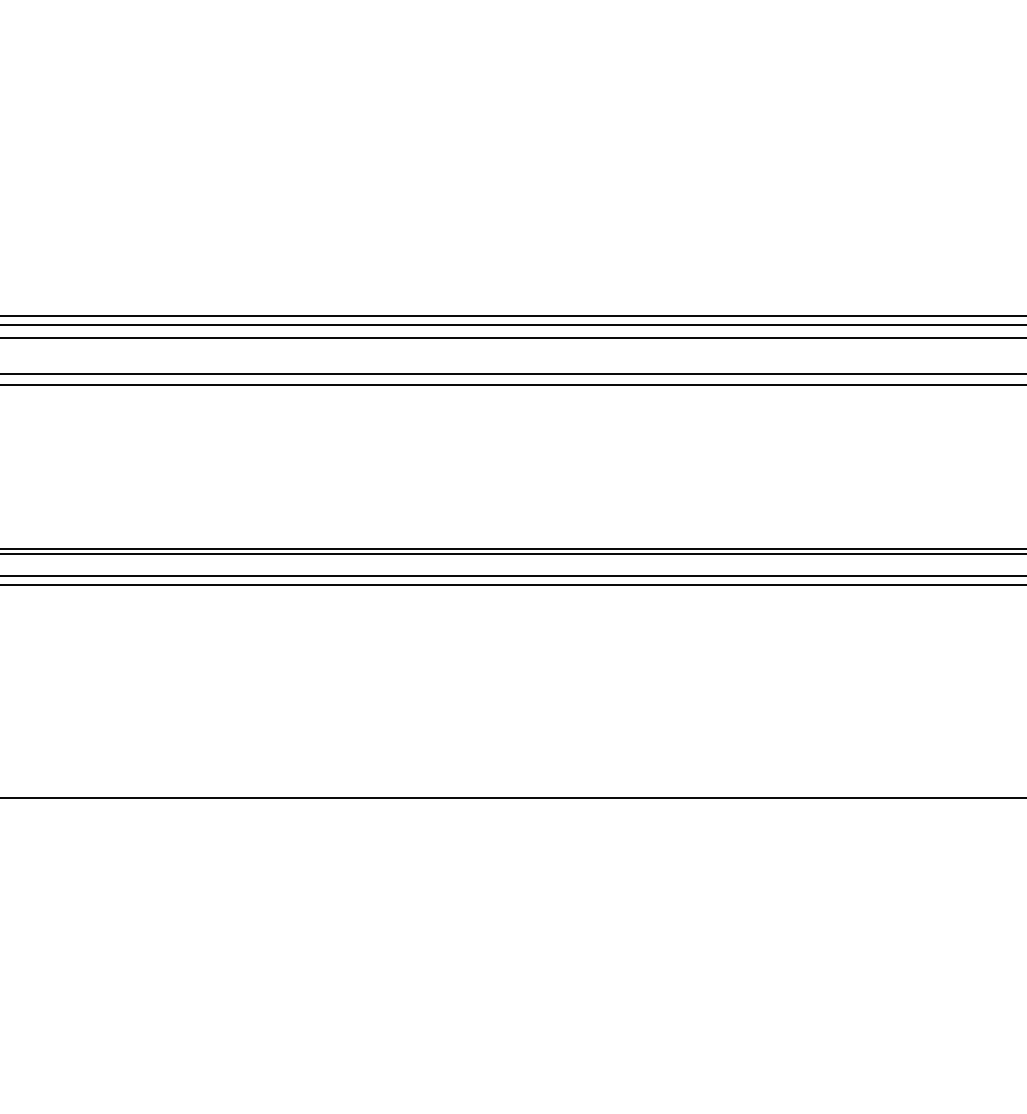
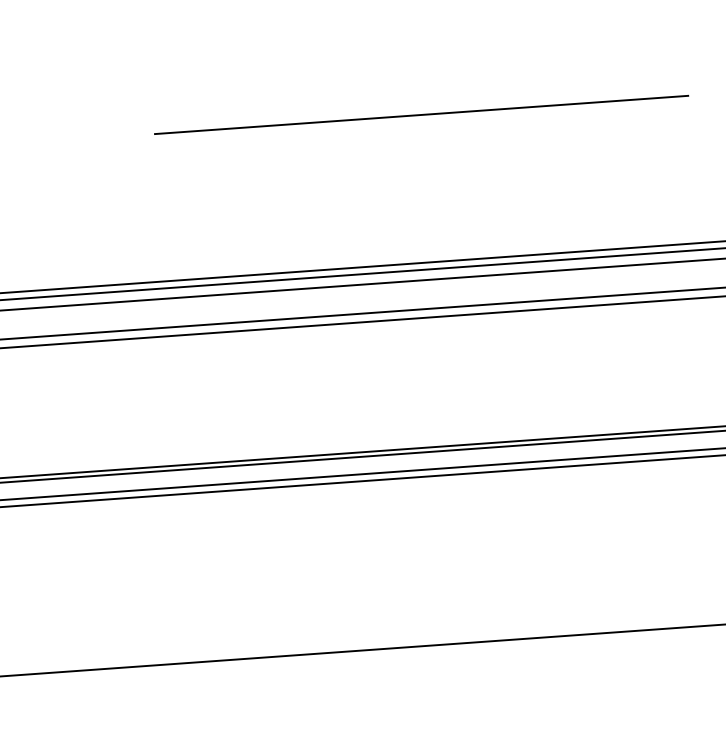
line: (472, 129) -> (420, 115), added

